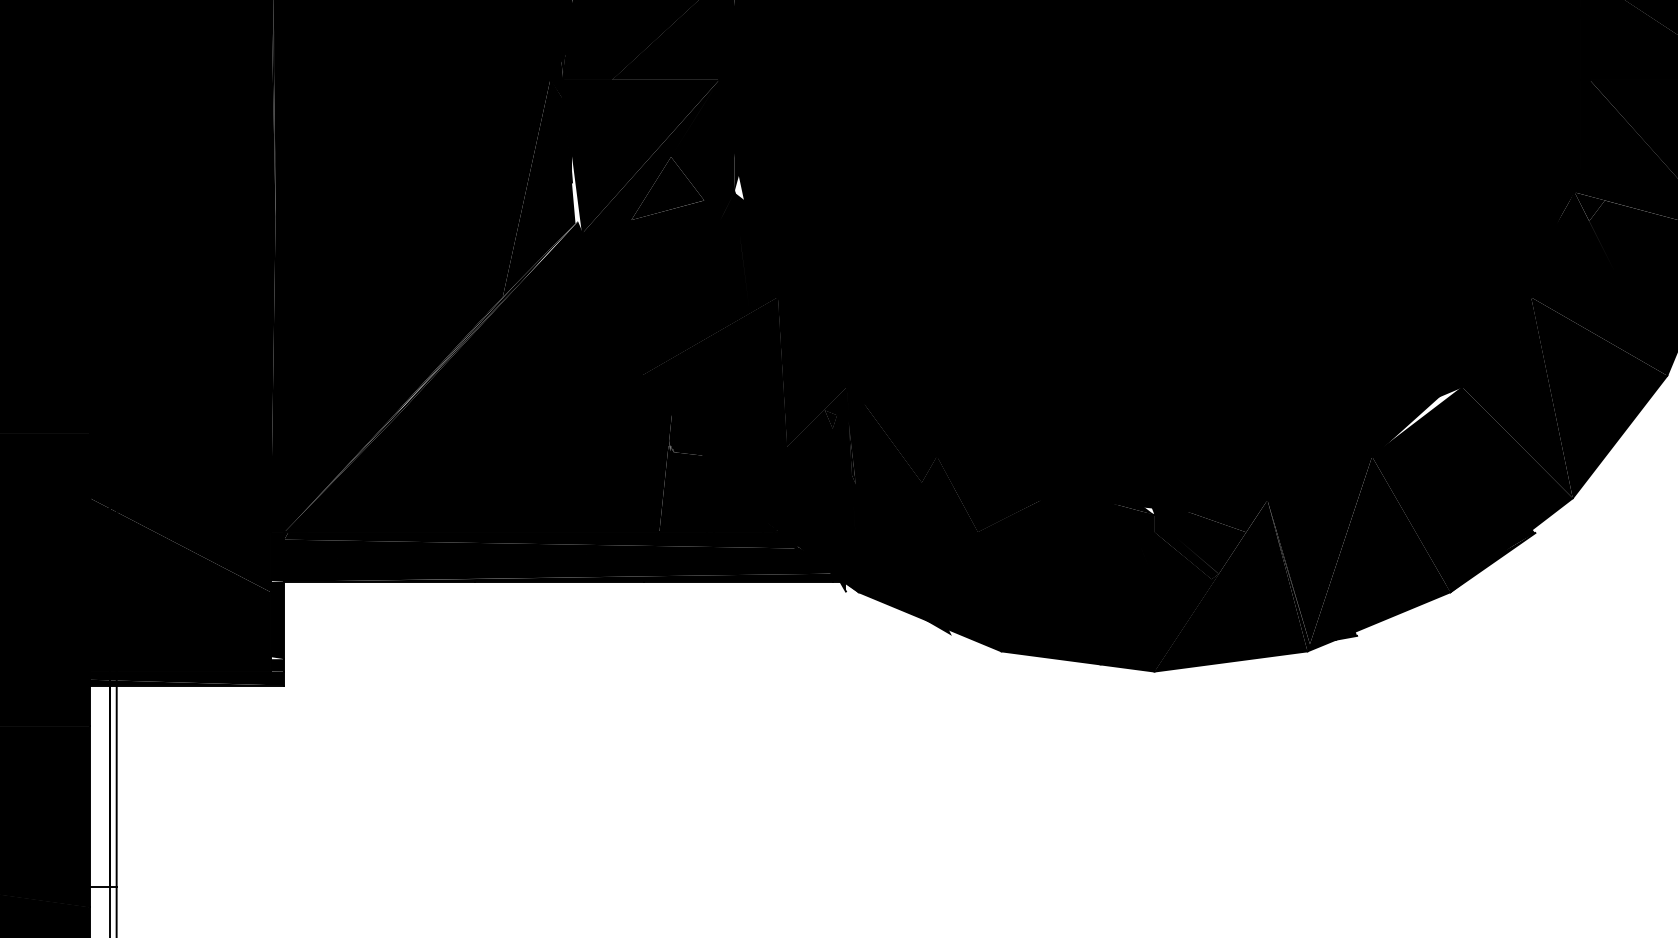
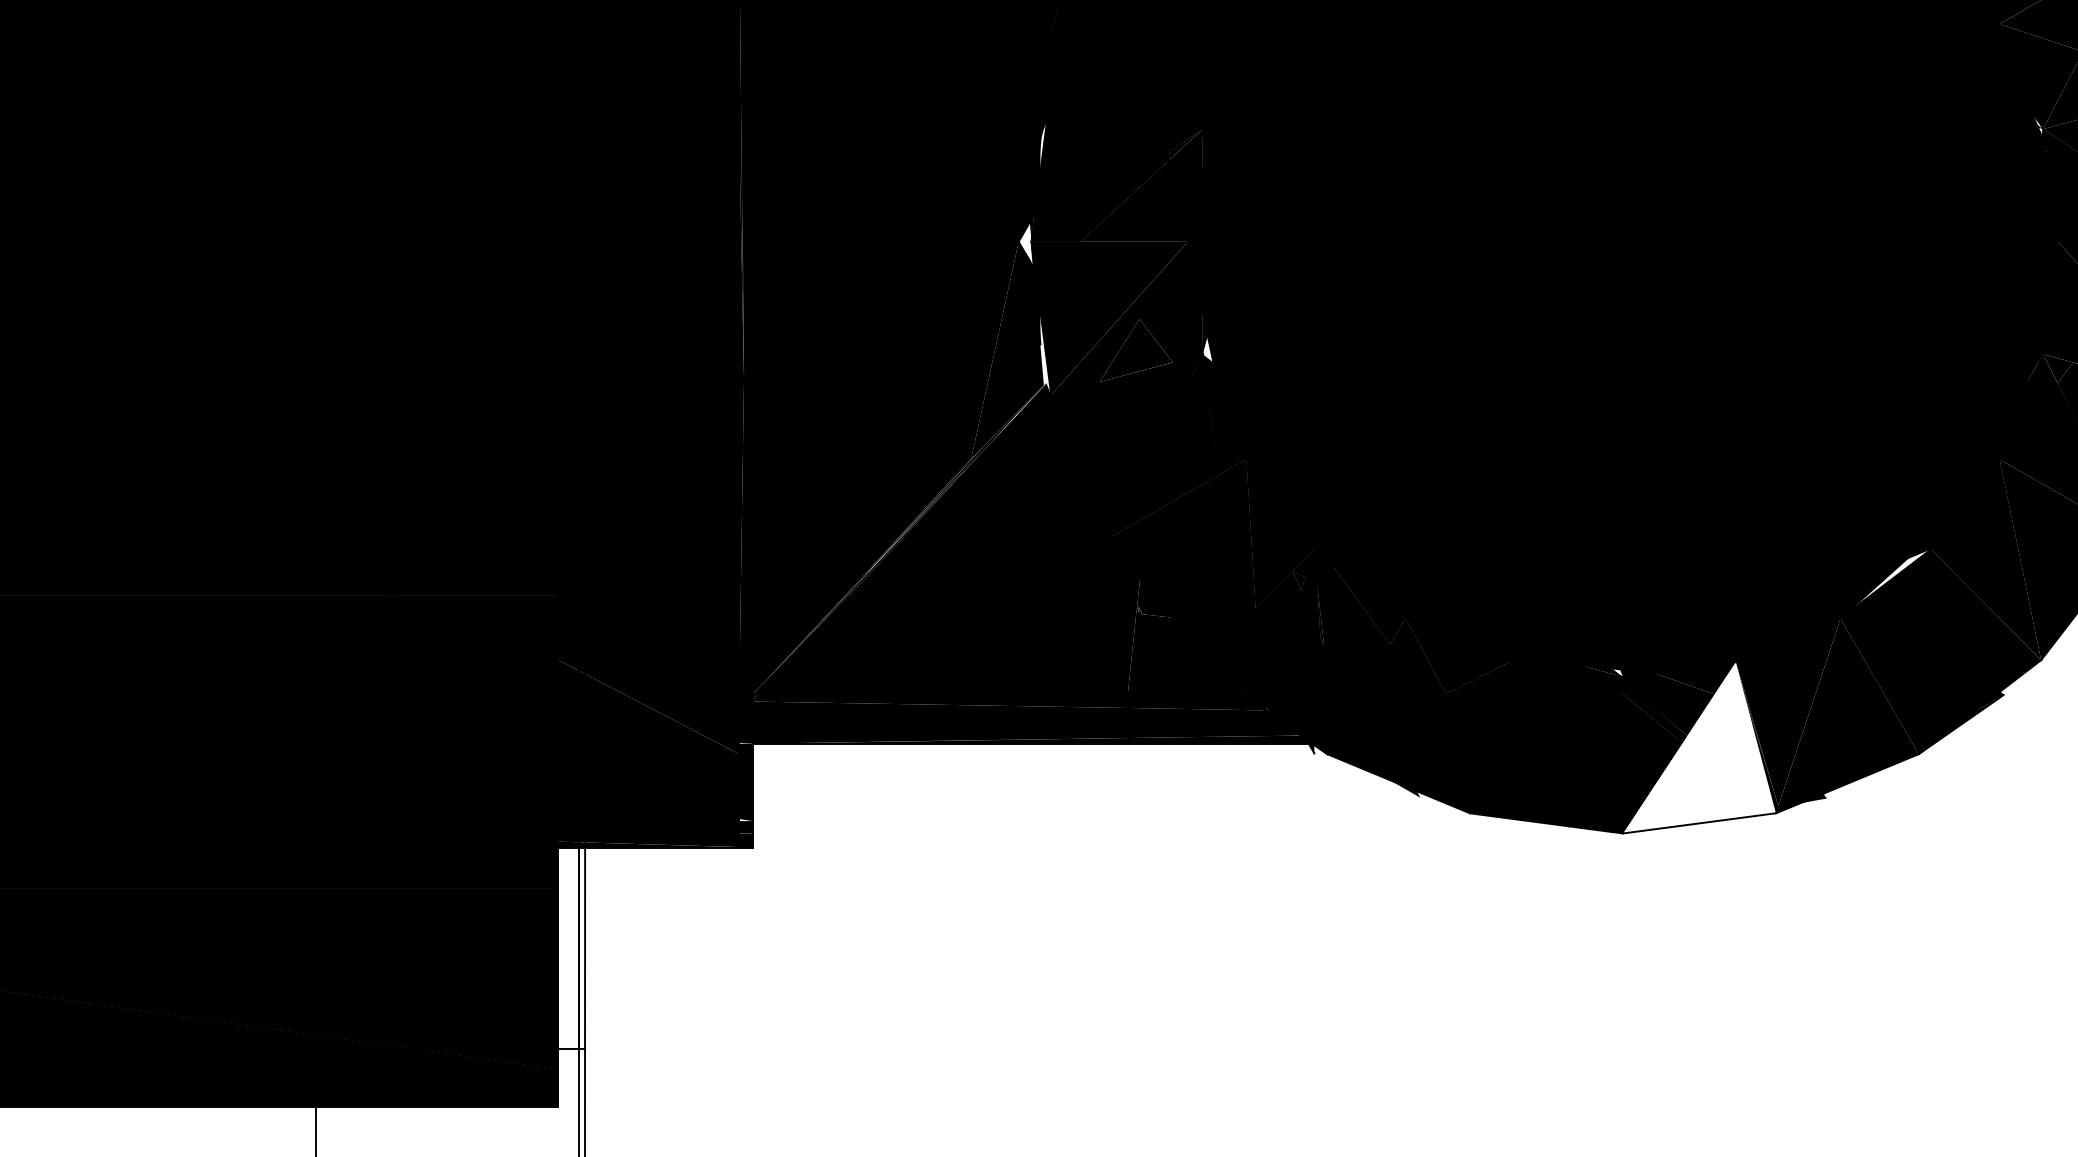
fill: (557, 82) -> (1025, 244), removed
fill: (1230, 585) -> (1698, 747), removed

